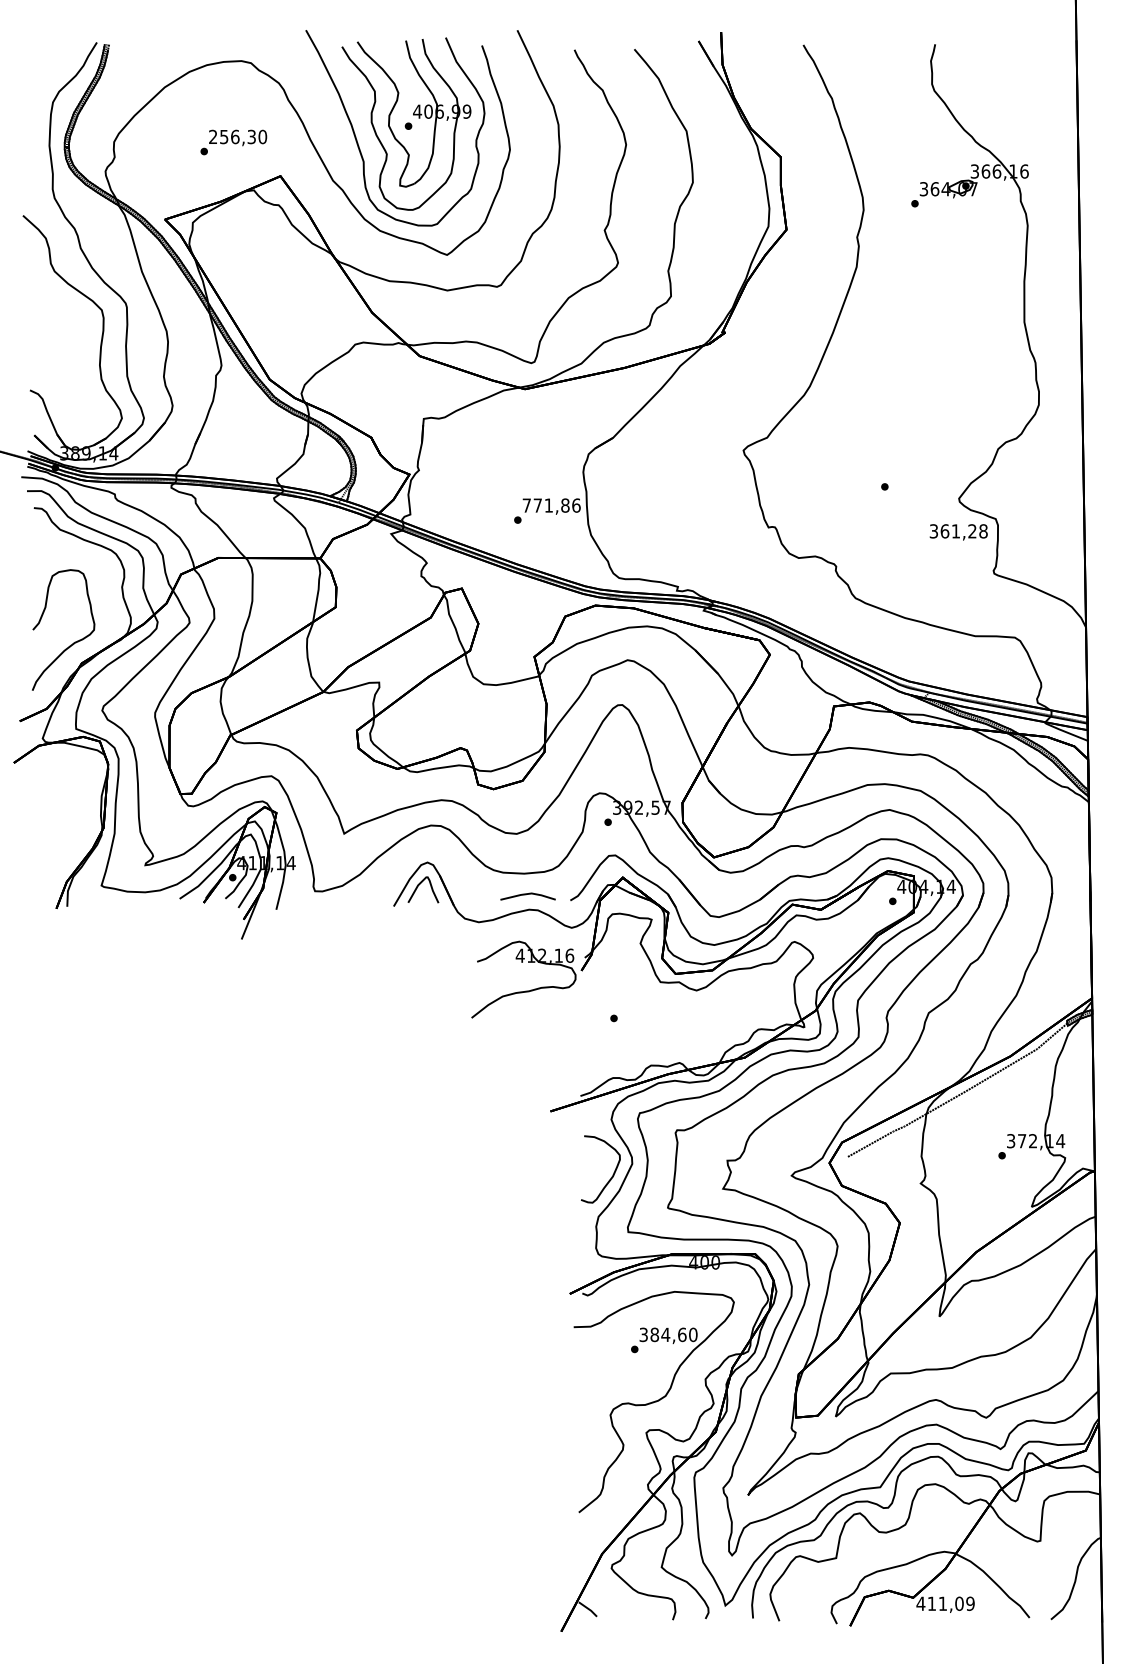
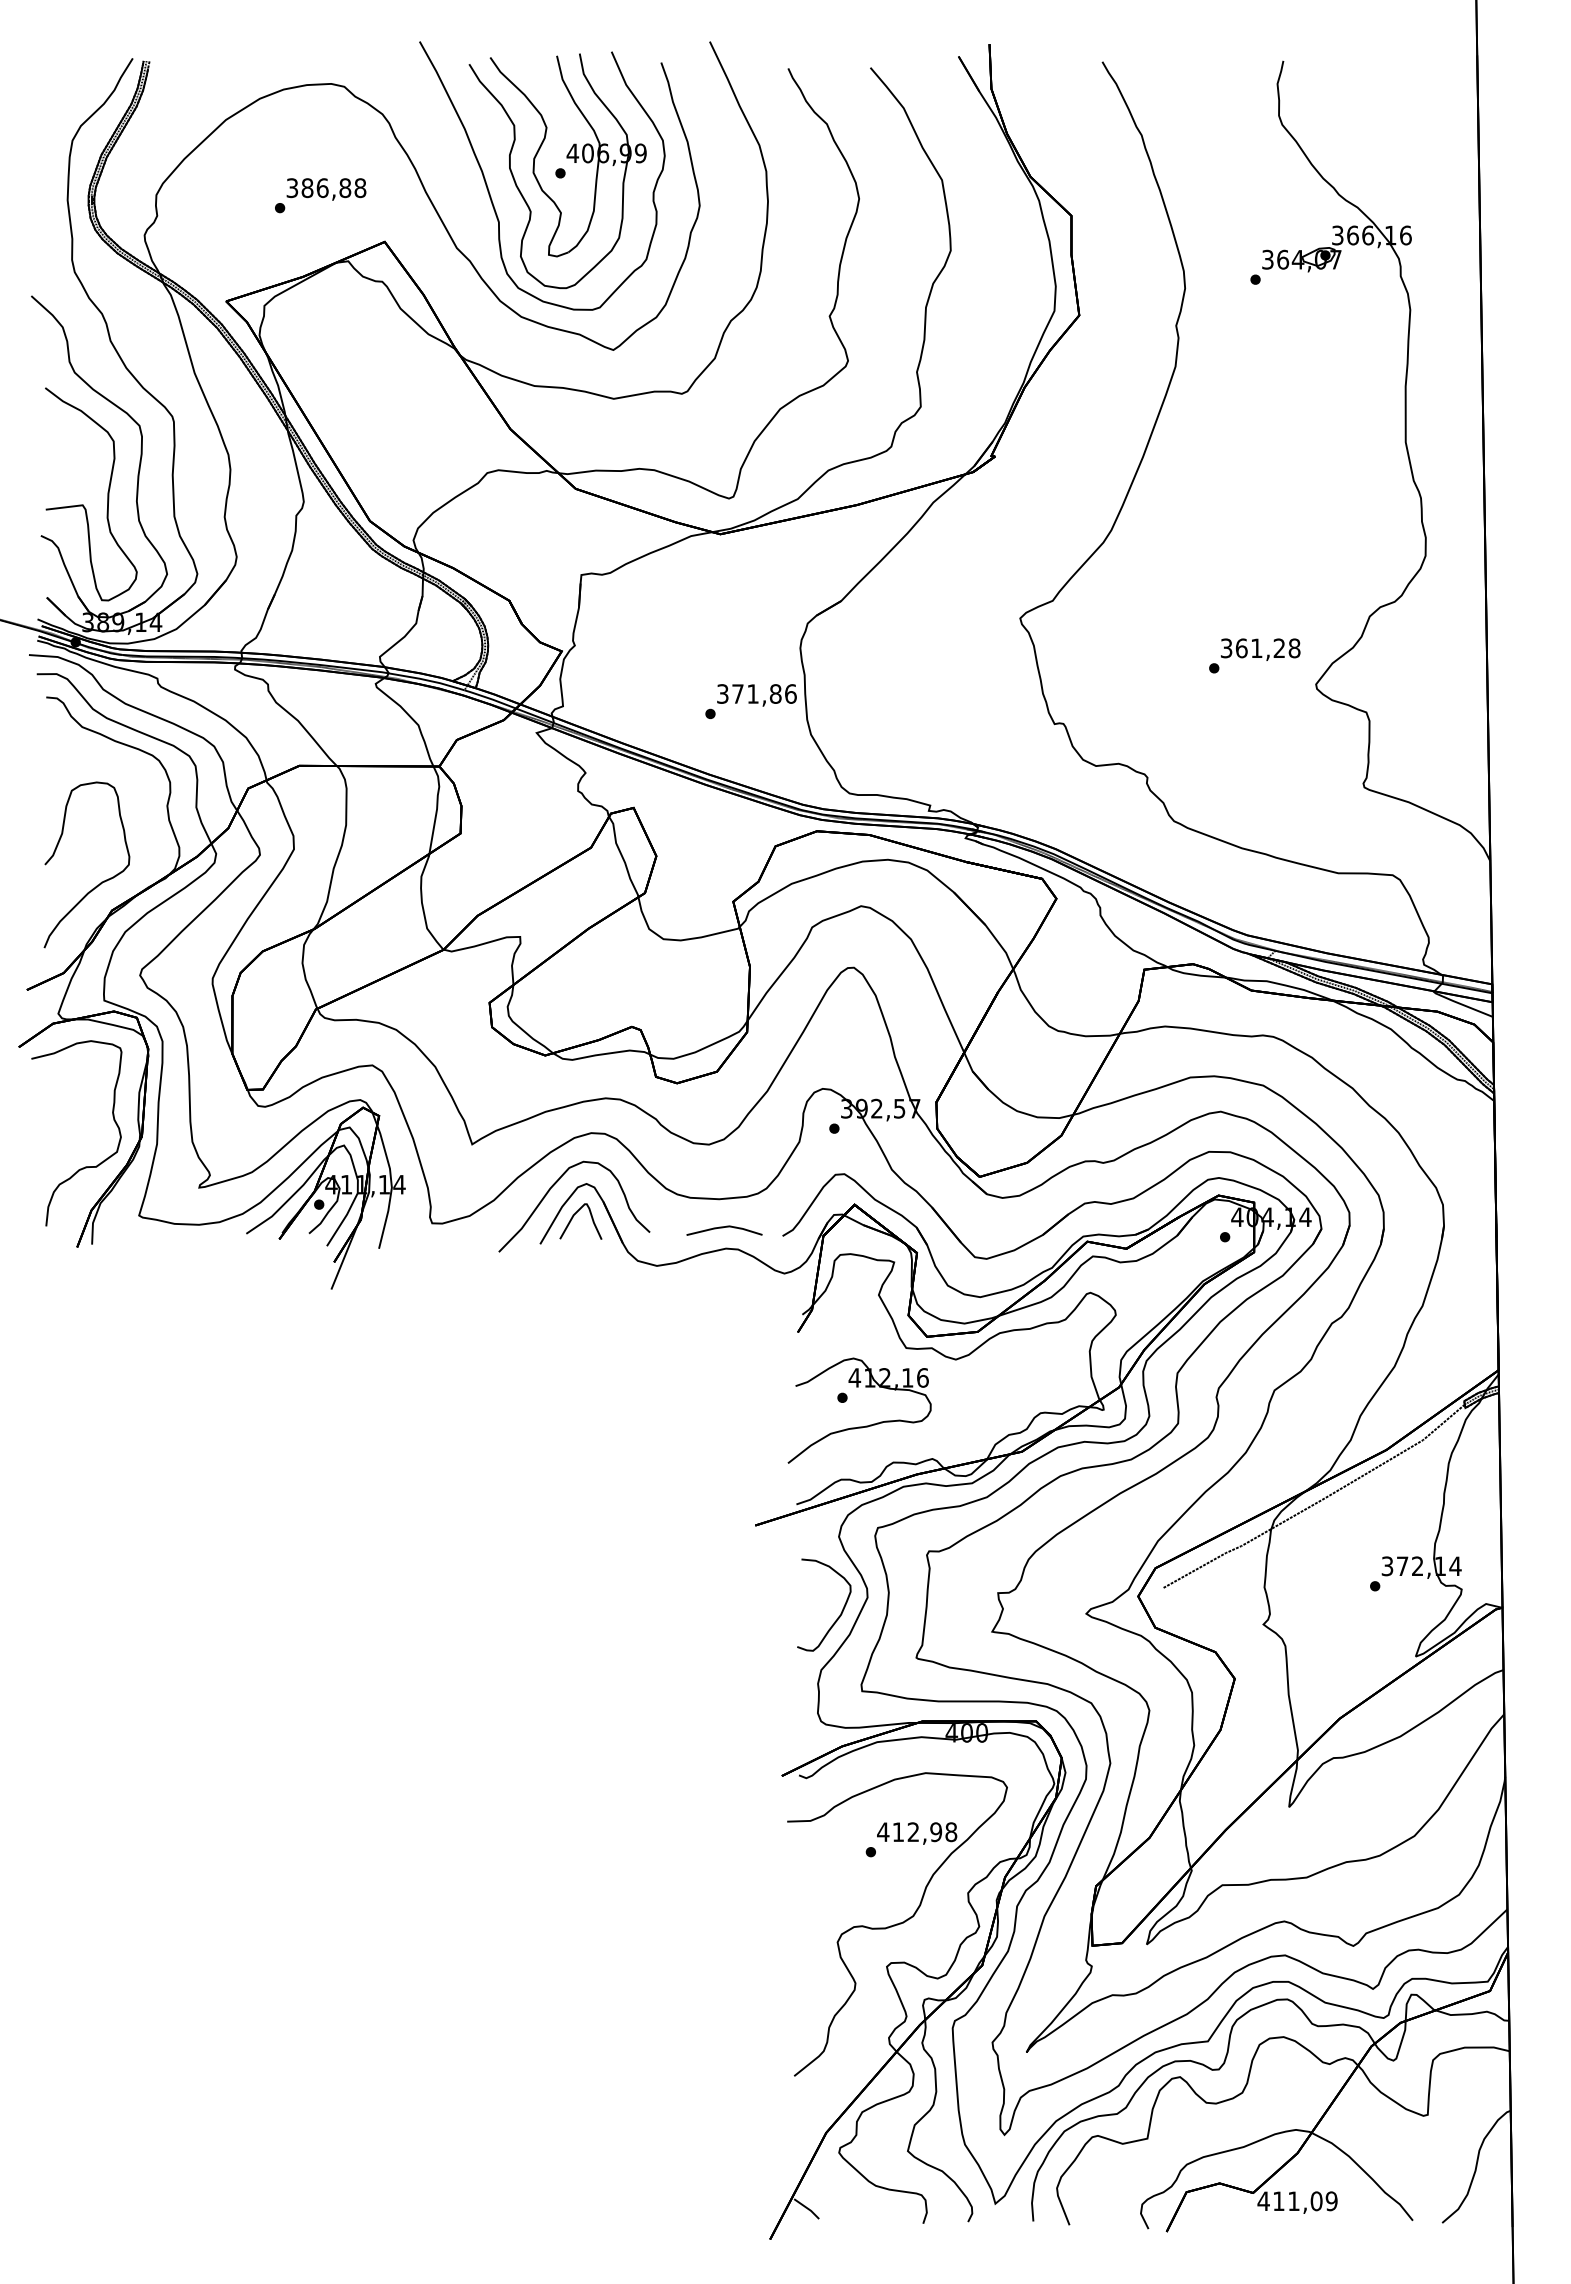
text: (238, 137) -> (326, 188), 256,30 -> 386,88
curve: (61, 367) -> (83, 504), added
text: (526, 505) -> (722, 693), 771,86 -> 371,86
text: (958, 532) -> (1260, 649), moved
curve: (62, 849) -> (85, 1166), added
curve: (401, 867) -> (550, 1190), added
part: (523, 991) -> (859, 1426), moved
text: (668, 1335) -> (917, 1832), 384,60 -> 412,98

